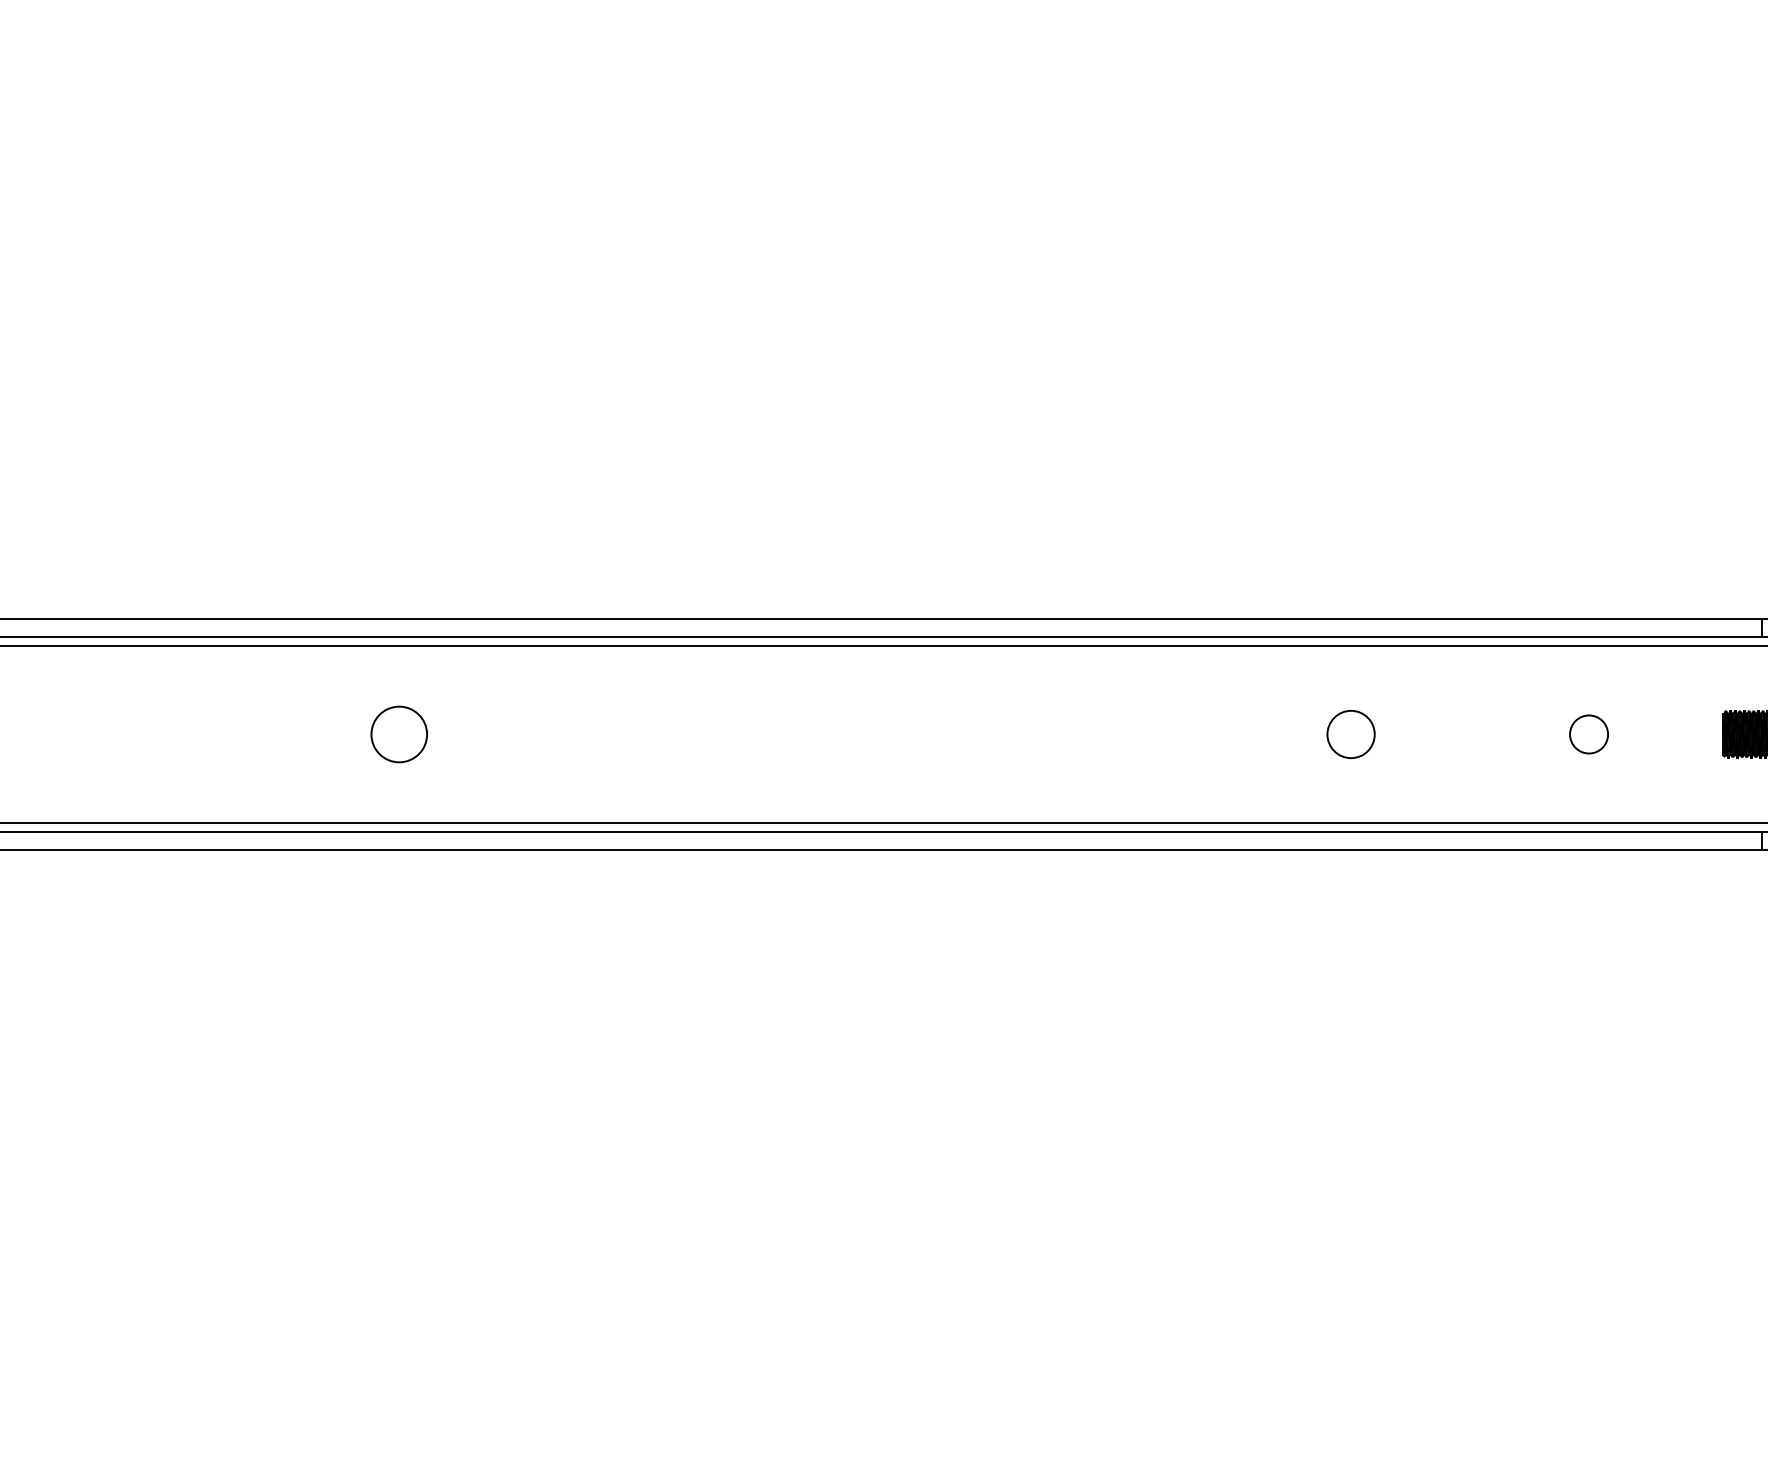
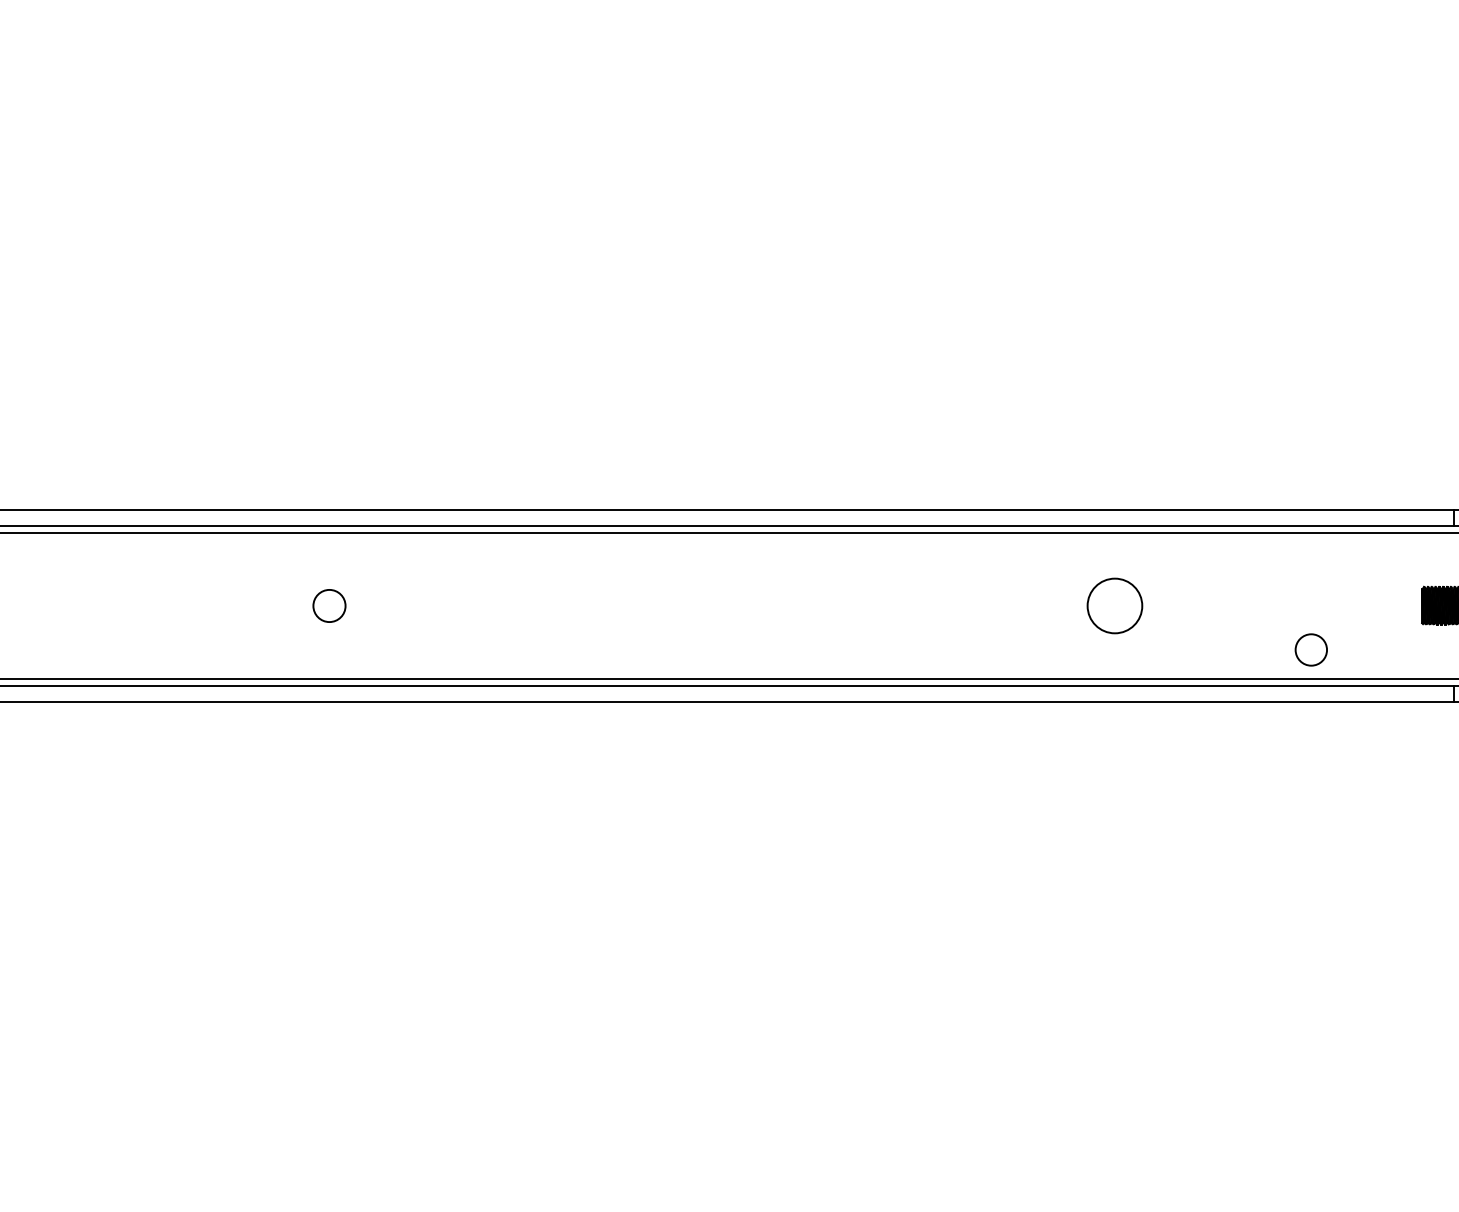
circle: (399, 733) -> (329, 605), size x0.7
circle: (1350, 733) -> (1114, 605), size x1.4
circle: (1588, 733) -> (1310, 649), moved

